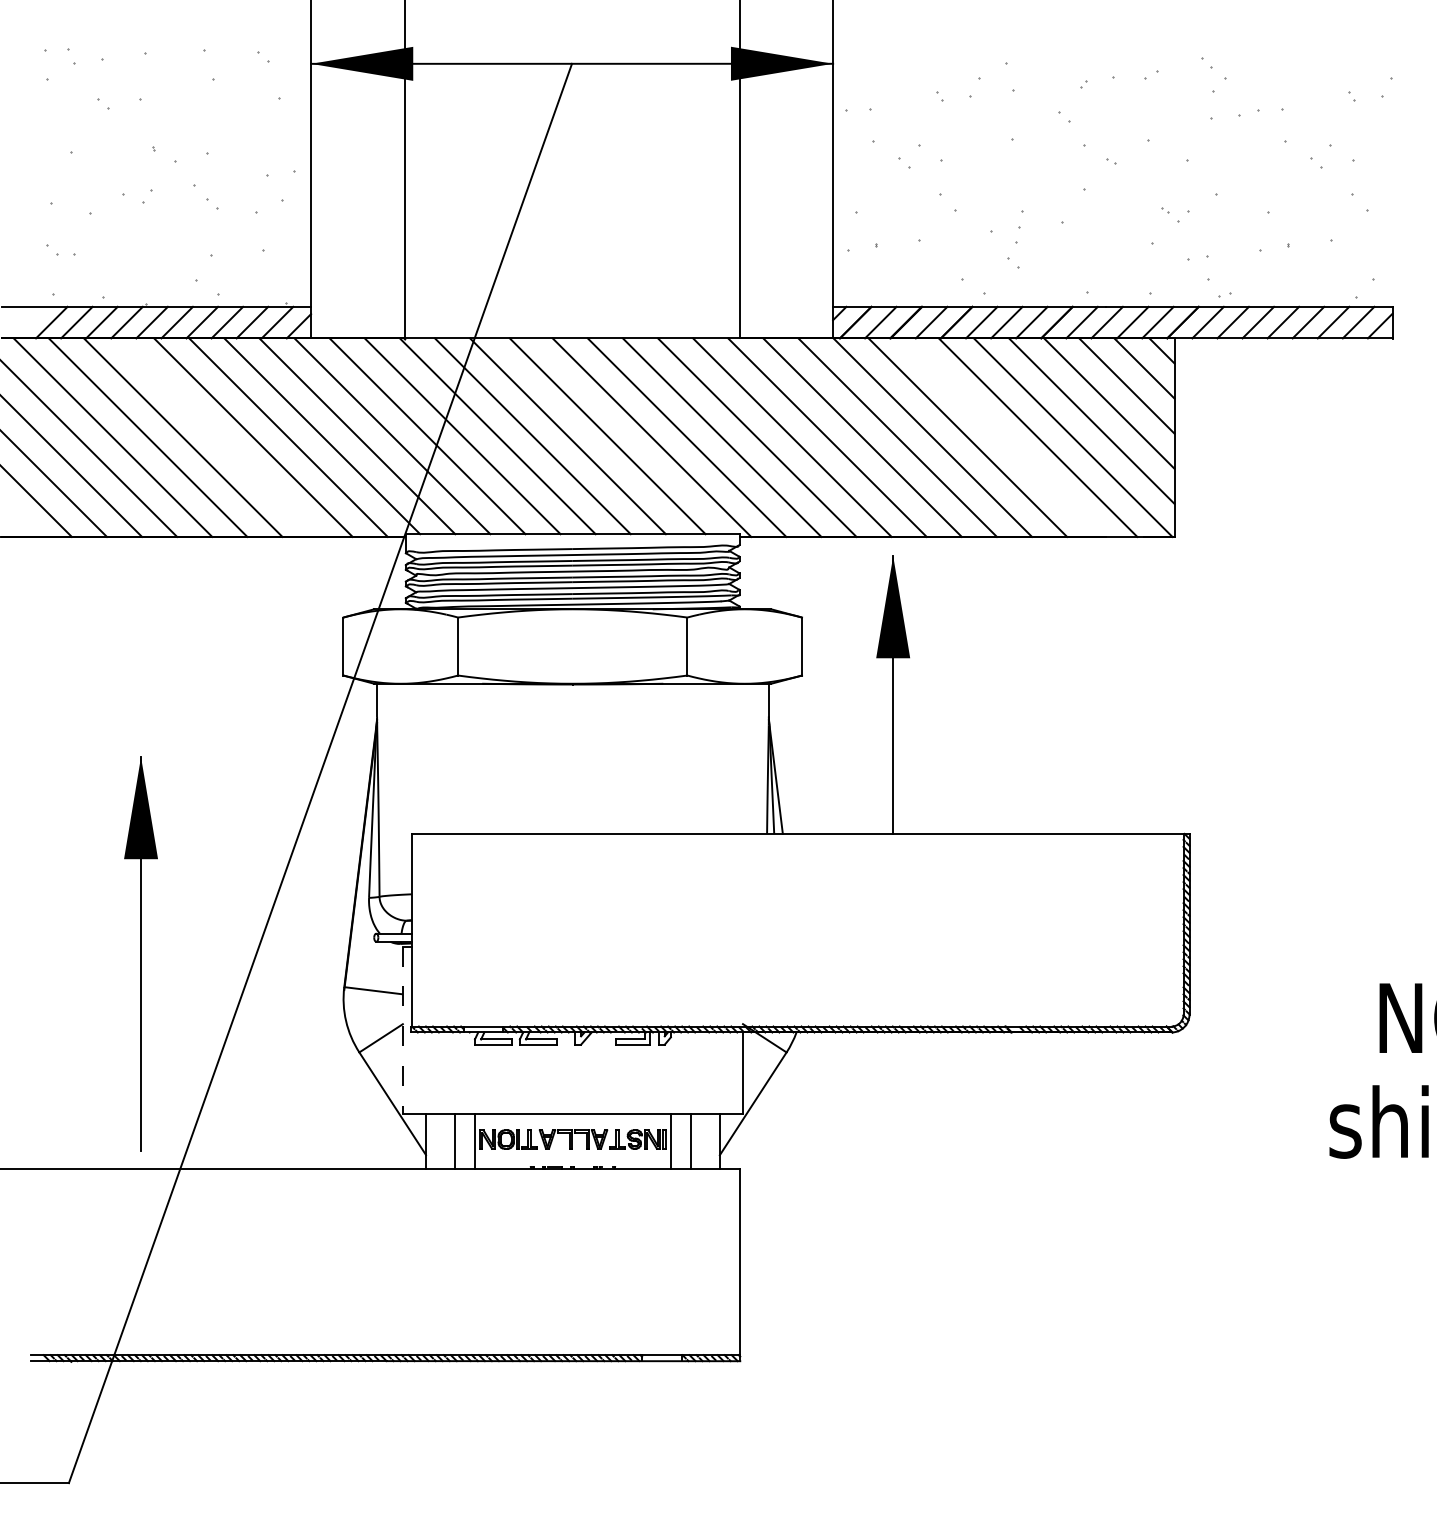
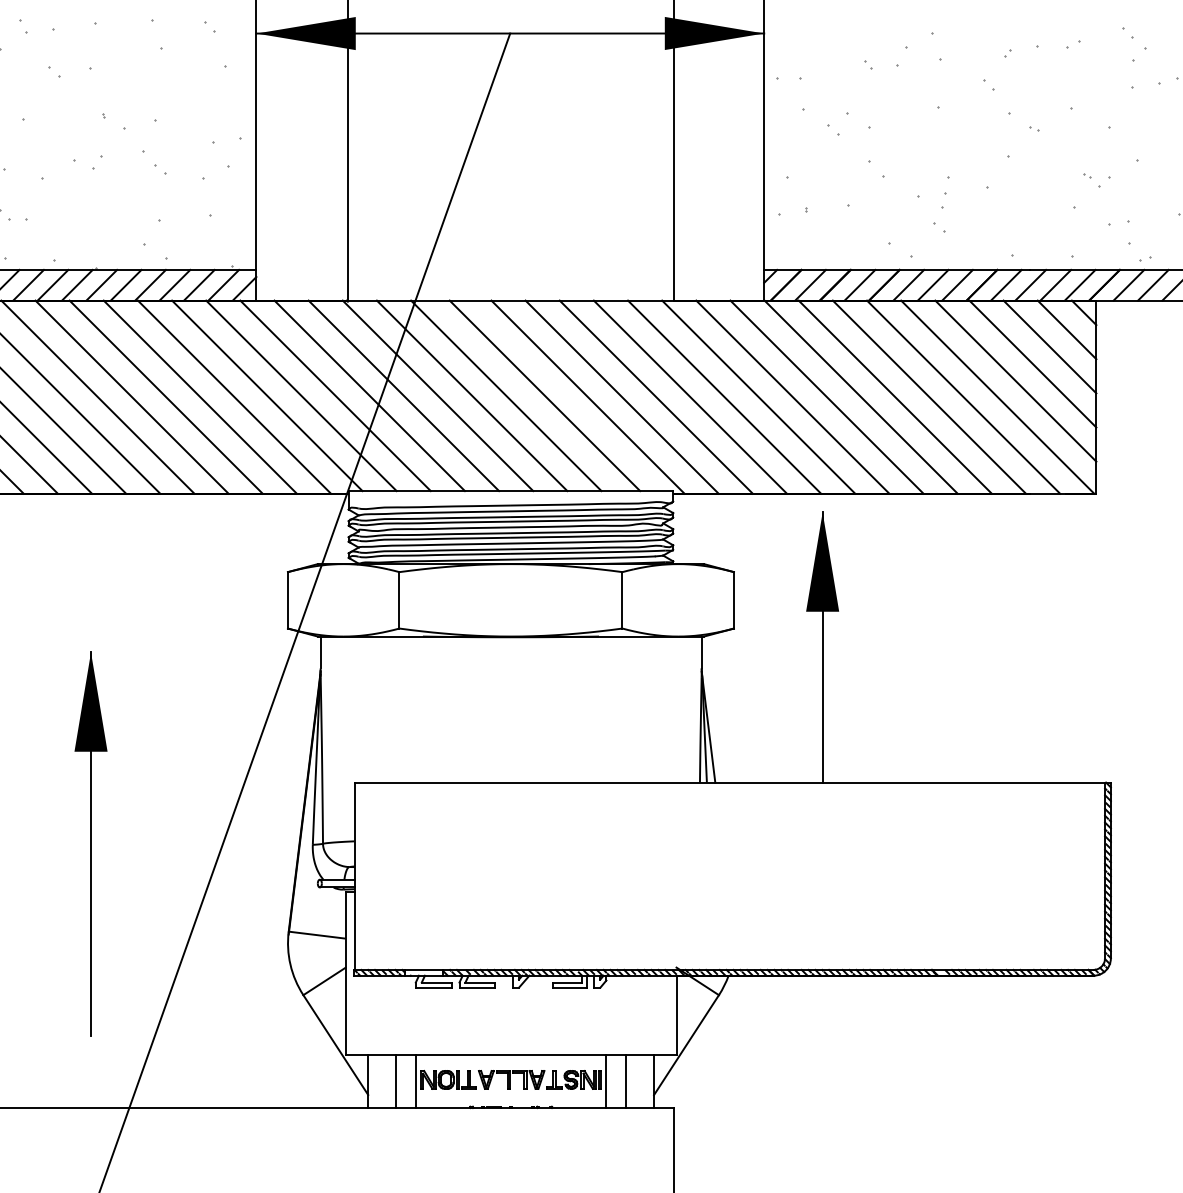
line: (218, 437) -> (166, 397), added
line: (1002, 437) -> (928, 397), added
part: (140, 953) -> (90, 843), moved
line: (402, 1030) -> (345, 973), dashed -> solid

